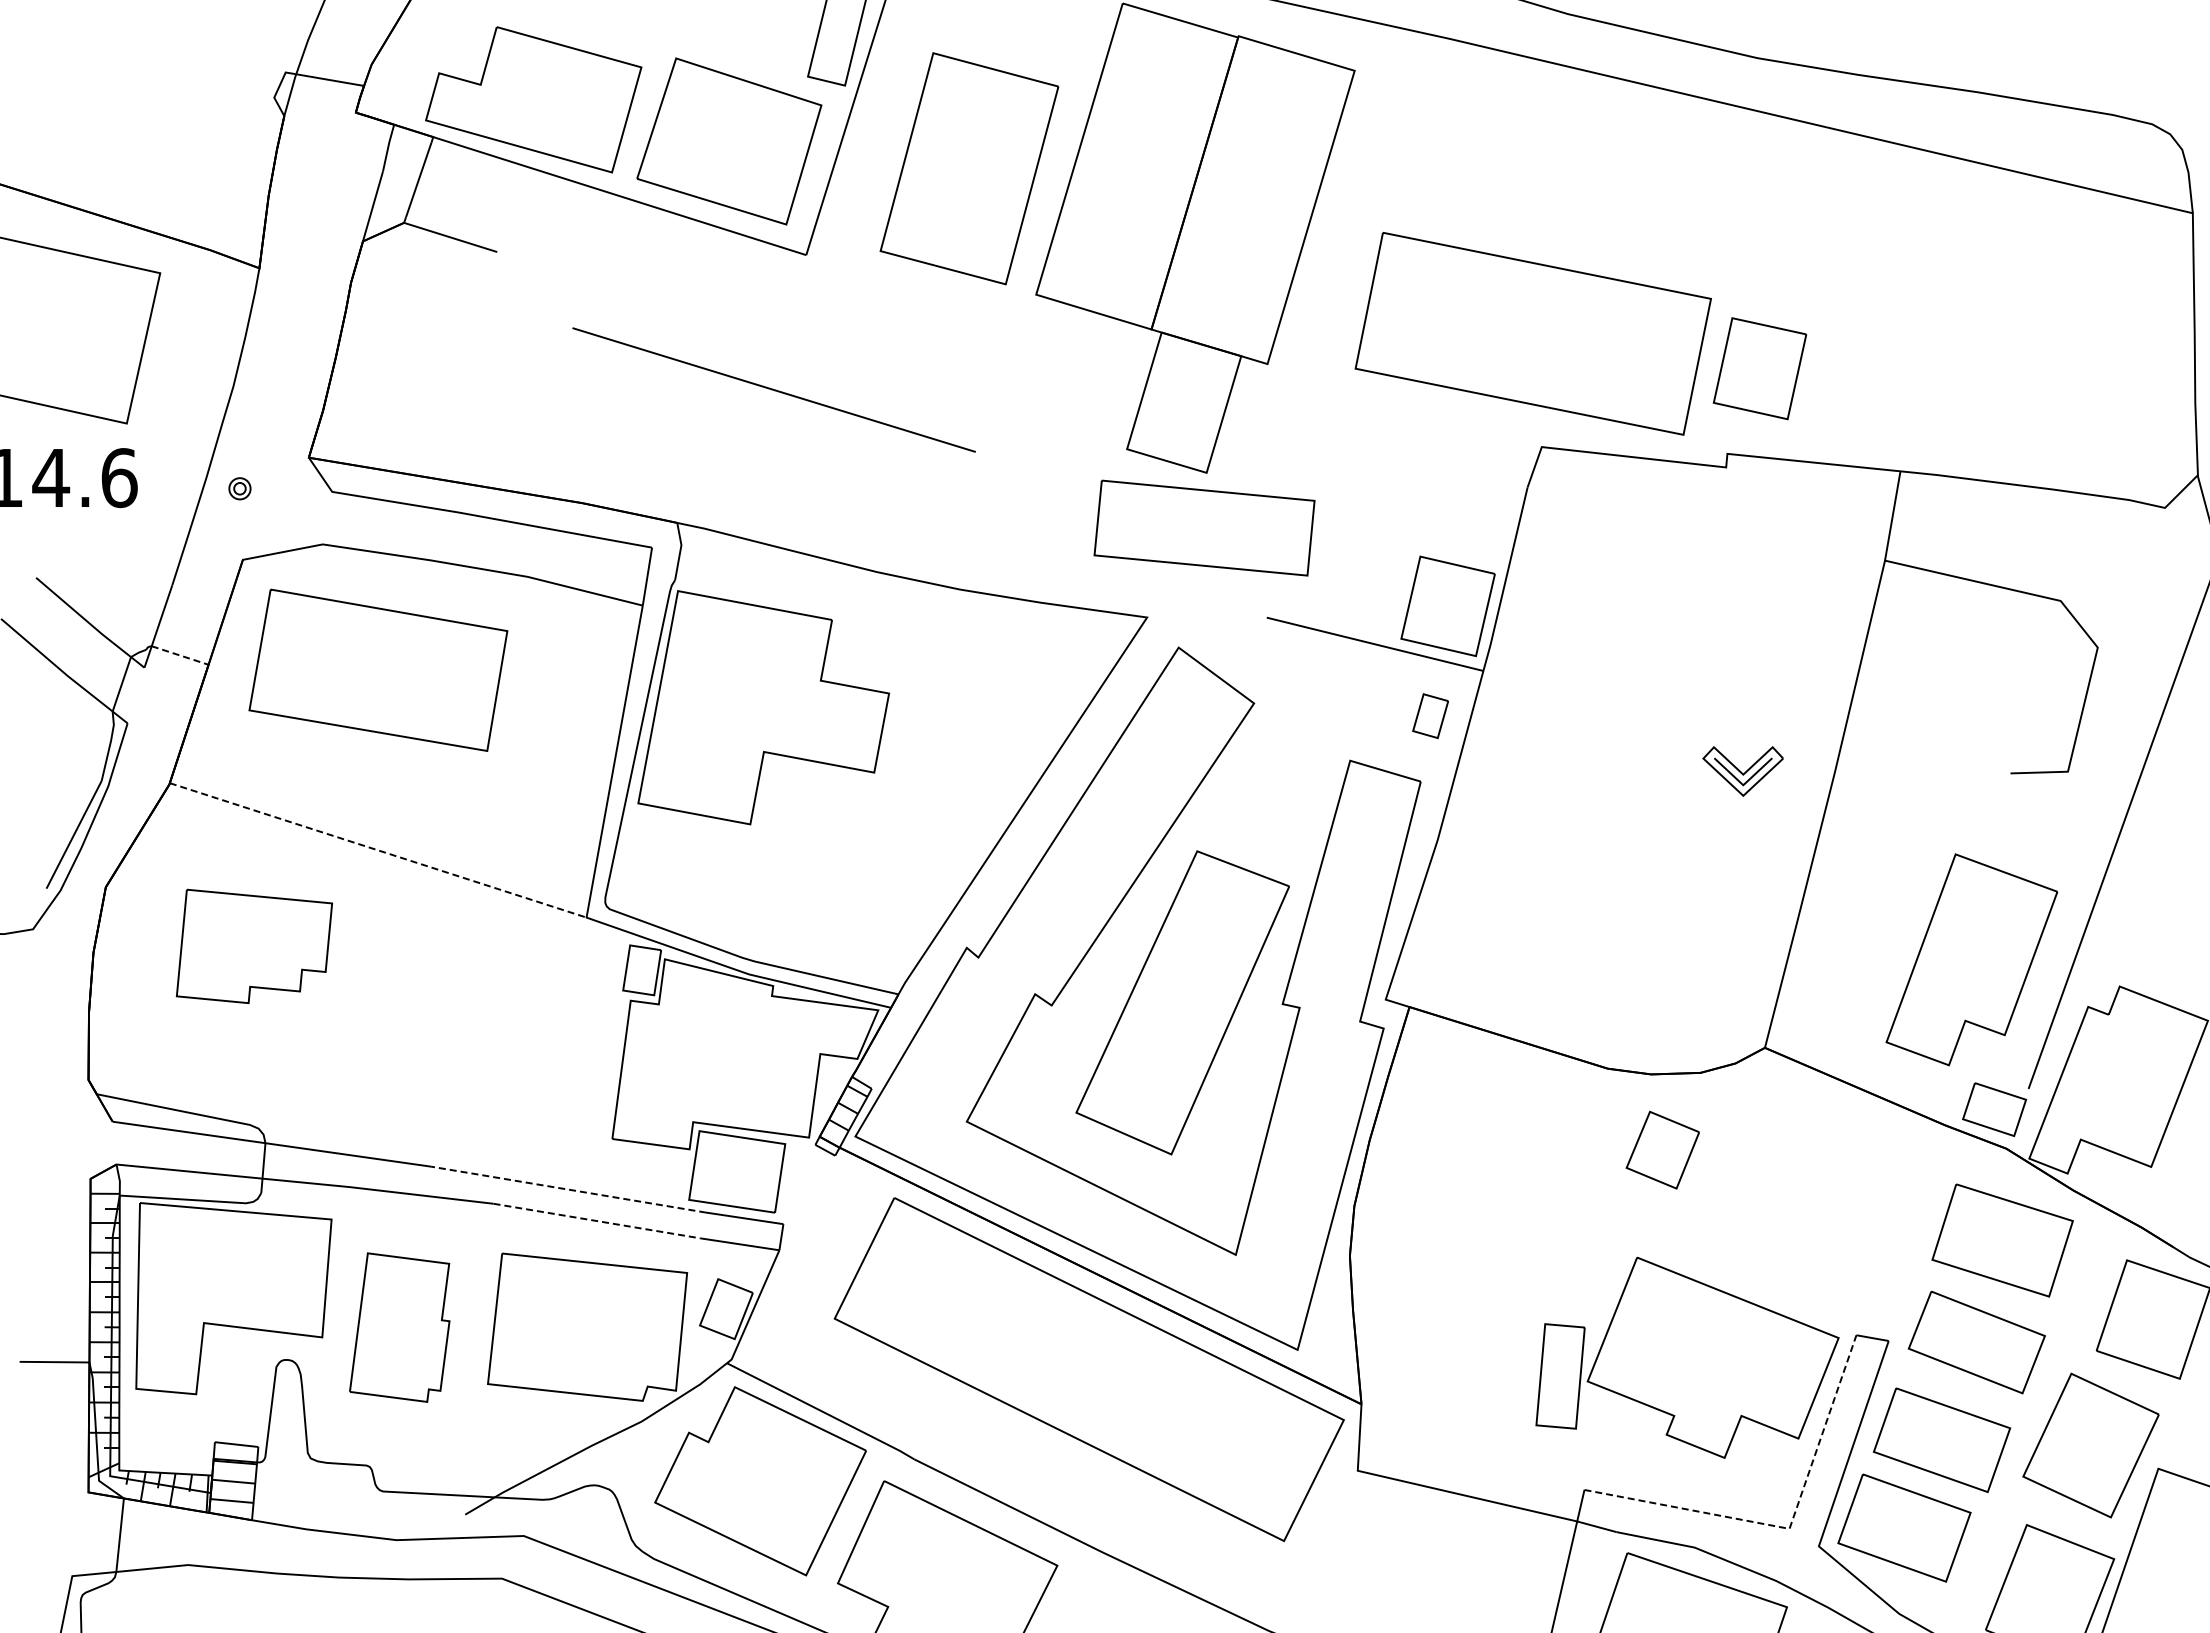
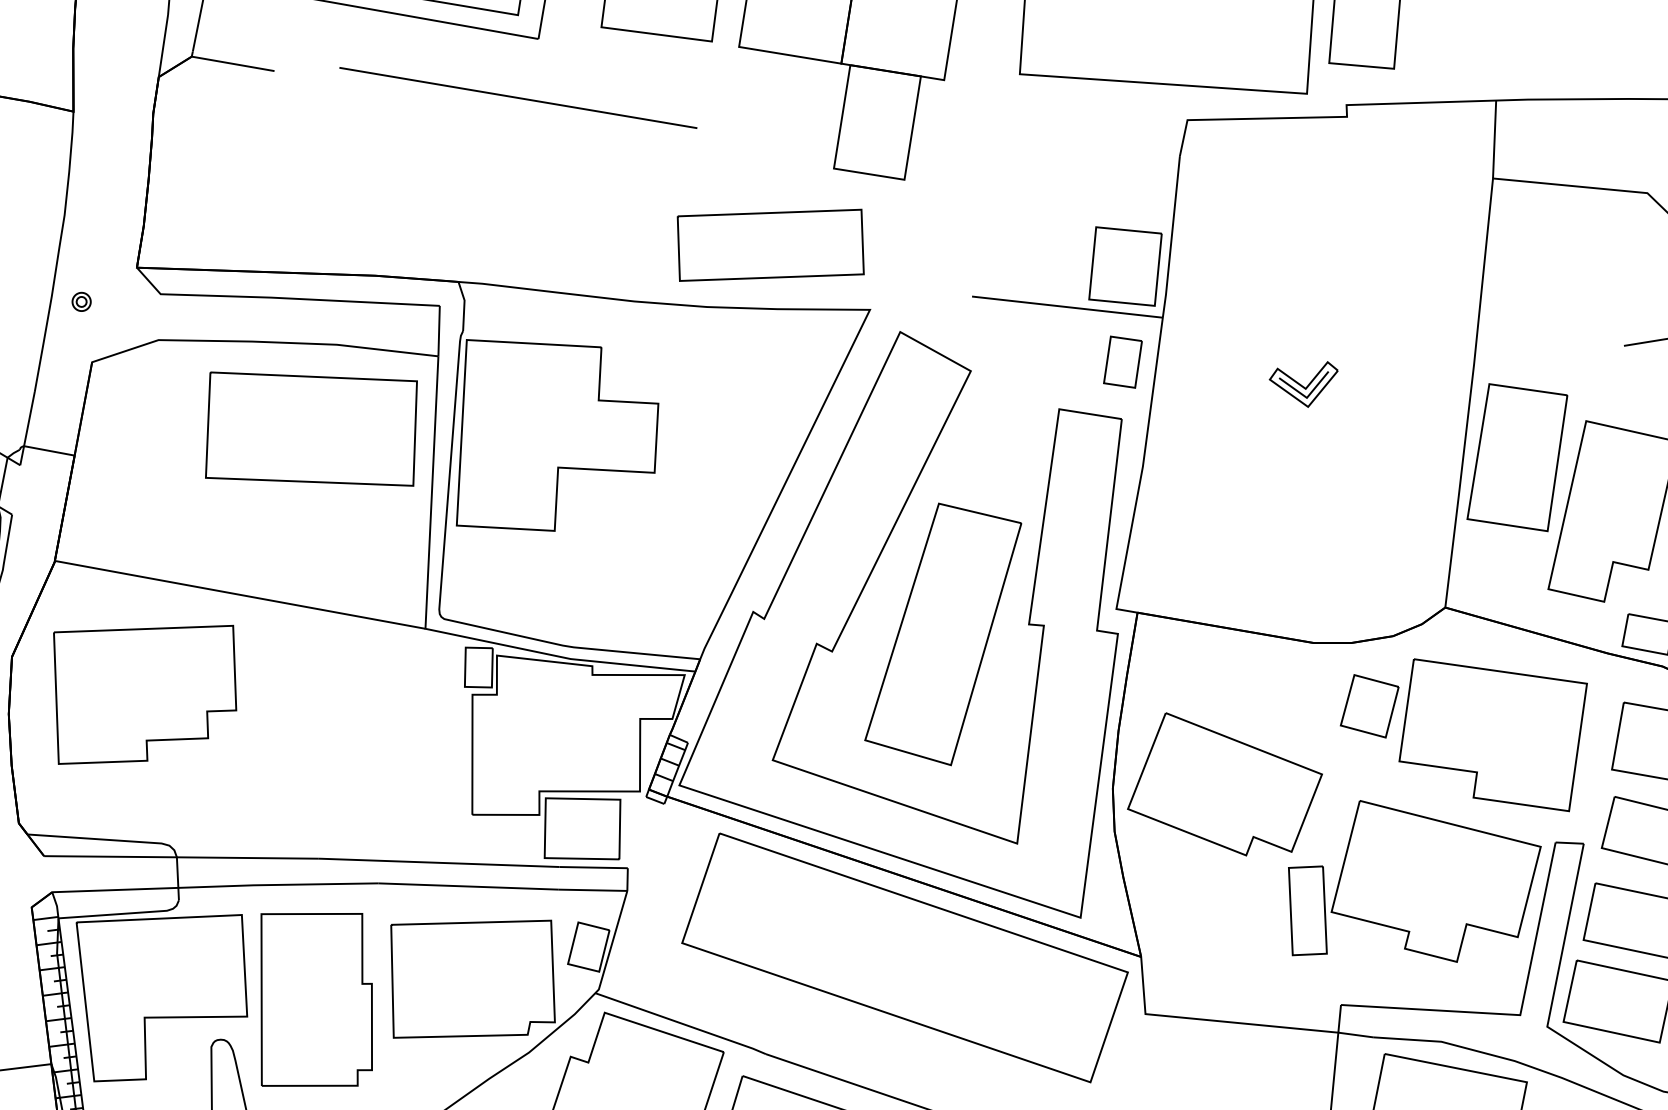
line: (773, 389) -> (517, 97), moved
part: (1204, 527) -> (770, 244), moved
line: (180, 655) -> (49, 450), dashed -> solid
part: (378, 669) -> (311, 428), moved
part: (1430, 715) -> (1122, 361), size x1.43
part: (1742, 771) -> (1304, 386), moved
line: (378, 850) -> (240, 594), dashed -> solid
part: (1870, 886) -> (1517, 458), added
part: (254, 946) -> (145, 690), size x1.43
line: (566, 1189) -> (438, 863), dashed -> solid
part: (1802, 1201) -> (1494, 734), added
part: (1482, 1216) -> (1223, 783), added
line: (597, 1221) -> (468, 886), dashed -> solid
part: (399, 1327) -> (311, 999), size x1.43
line: (1788, 1528) -> (1519, 1014), dashed -> solid

